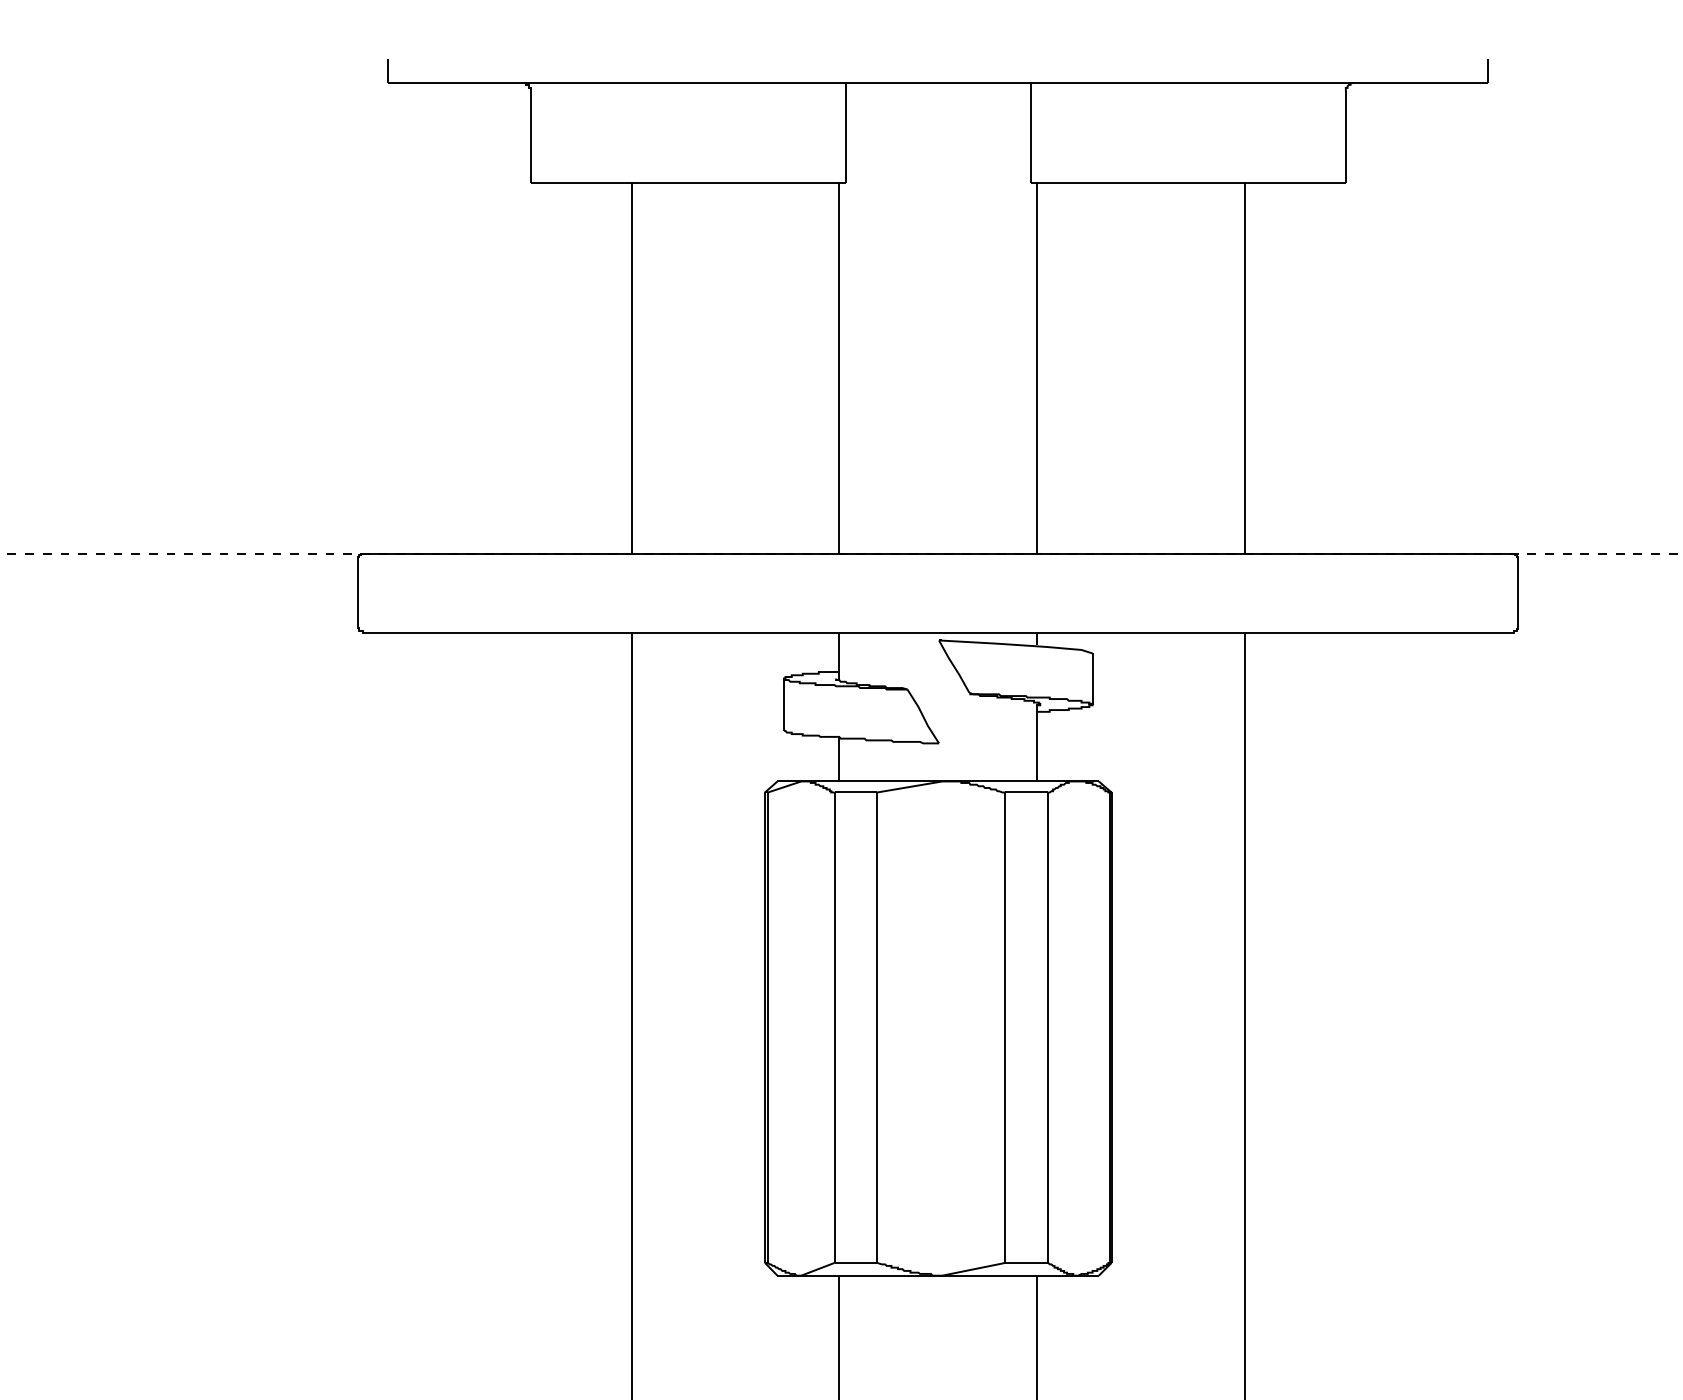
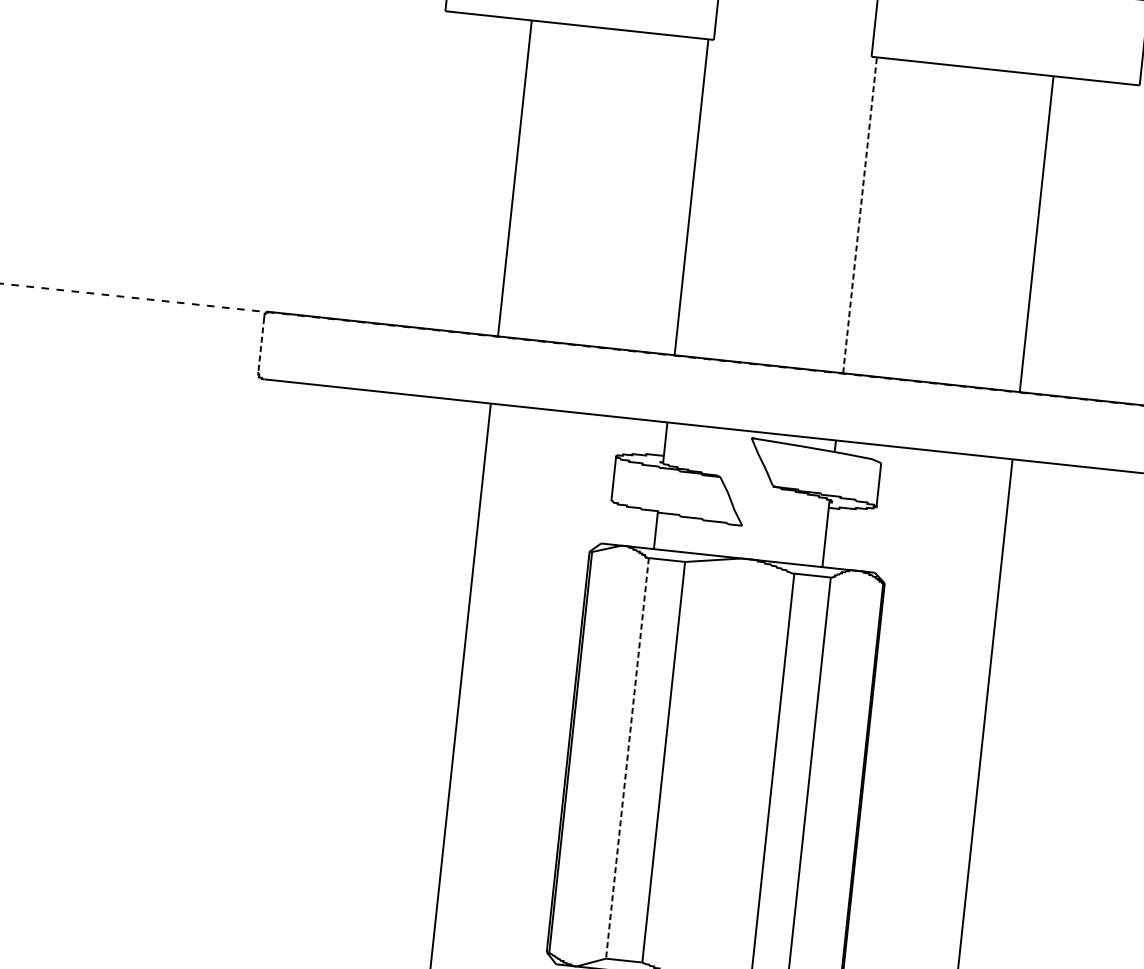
line: (1037, 367) -> (860, 214), solid -> dashed
line: (358, 593) -> (261, 345), solid -> dashed
line: (834, 1028) -> (627, 759), solid -> dashed

